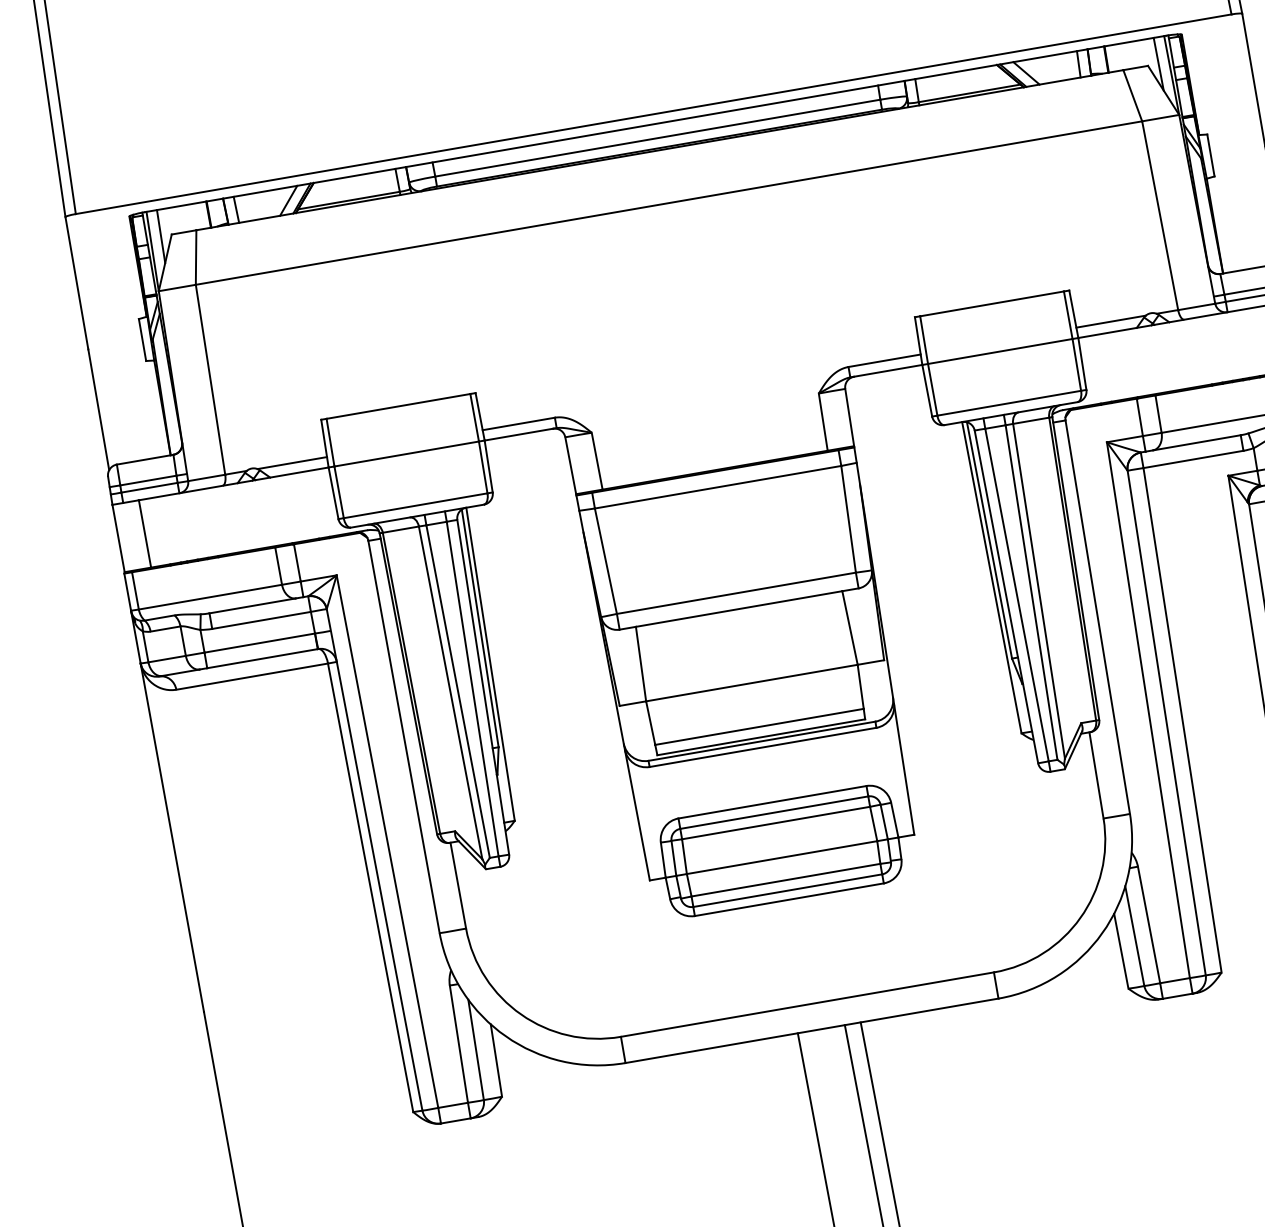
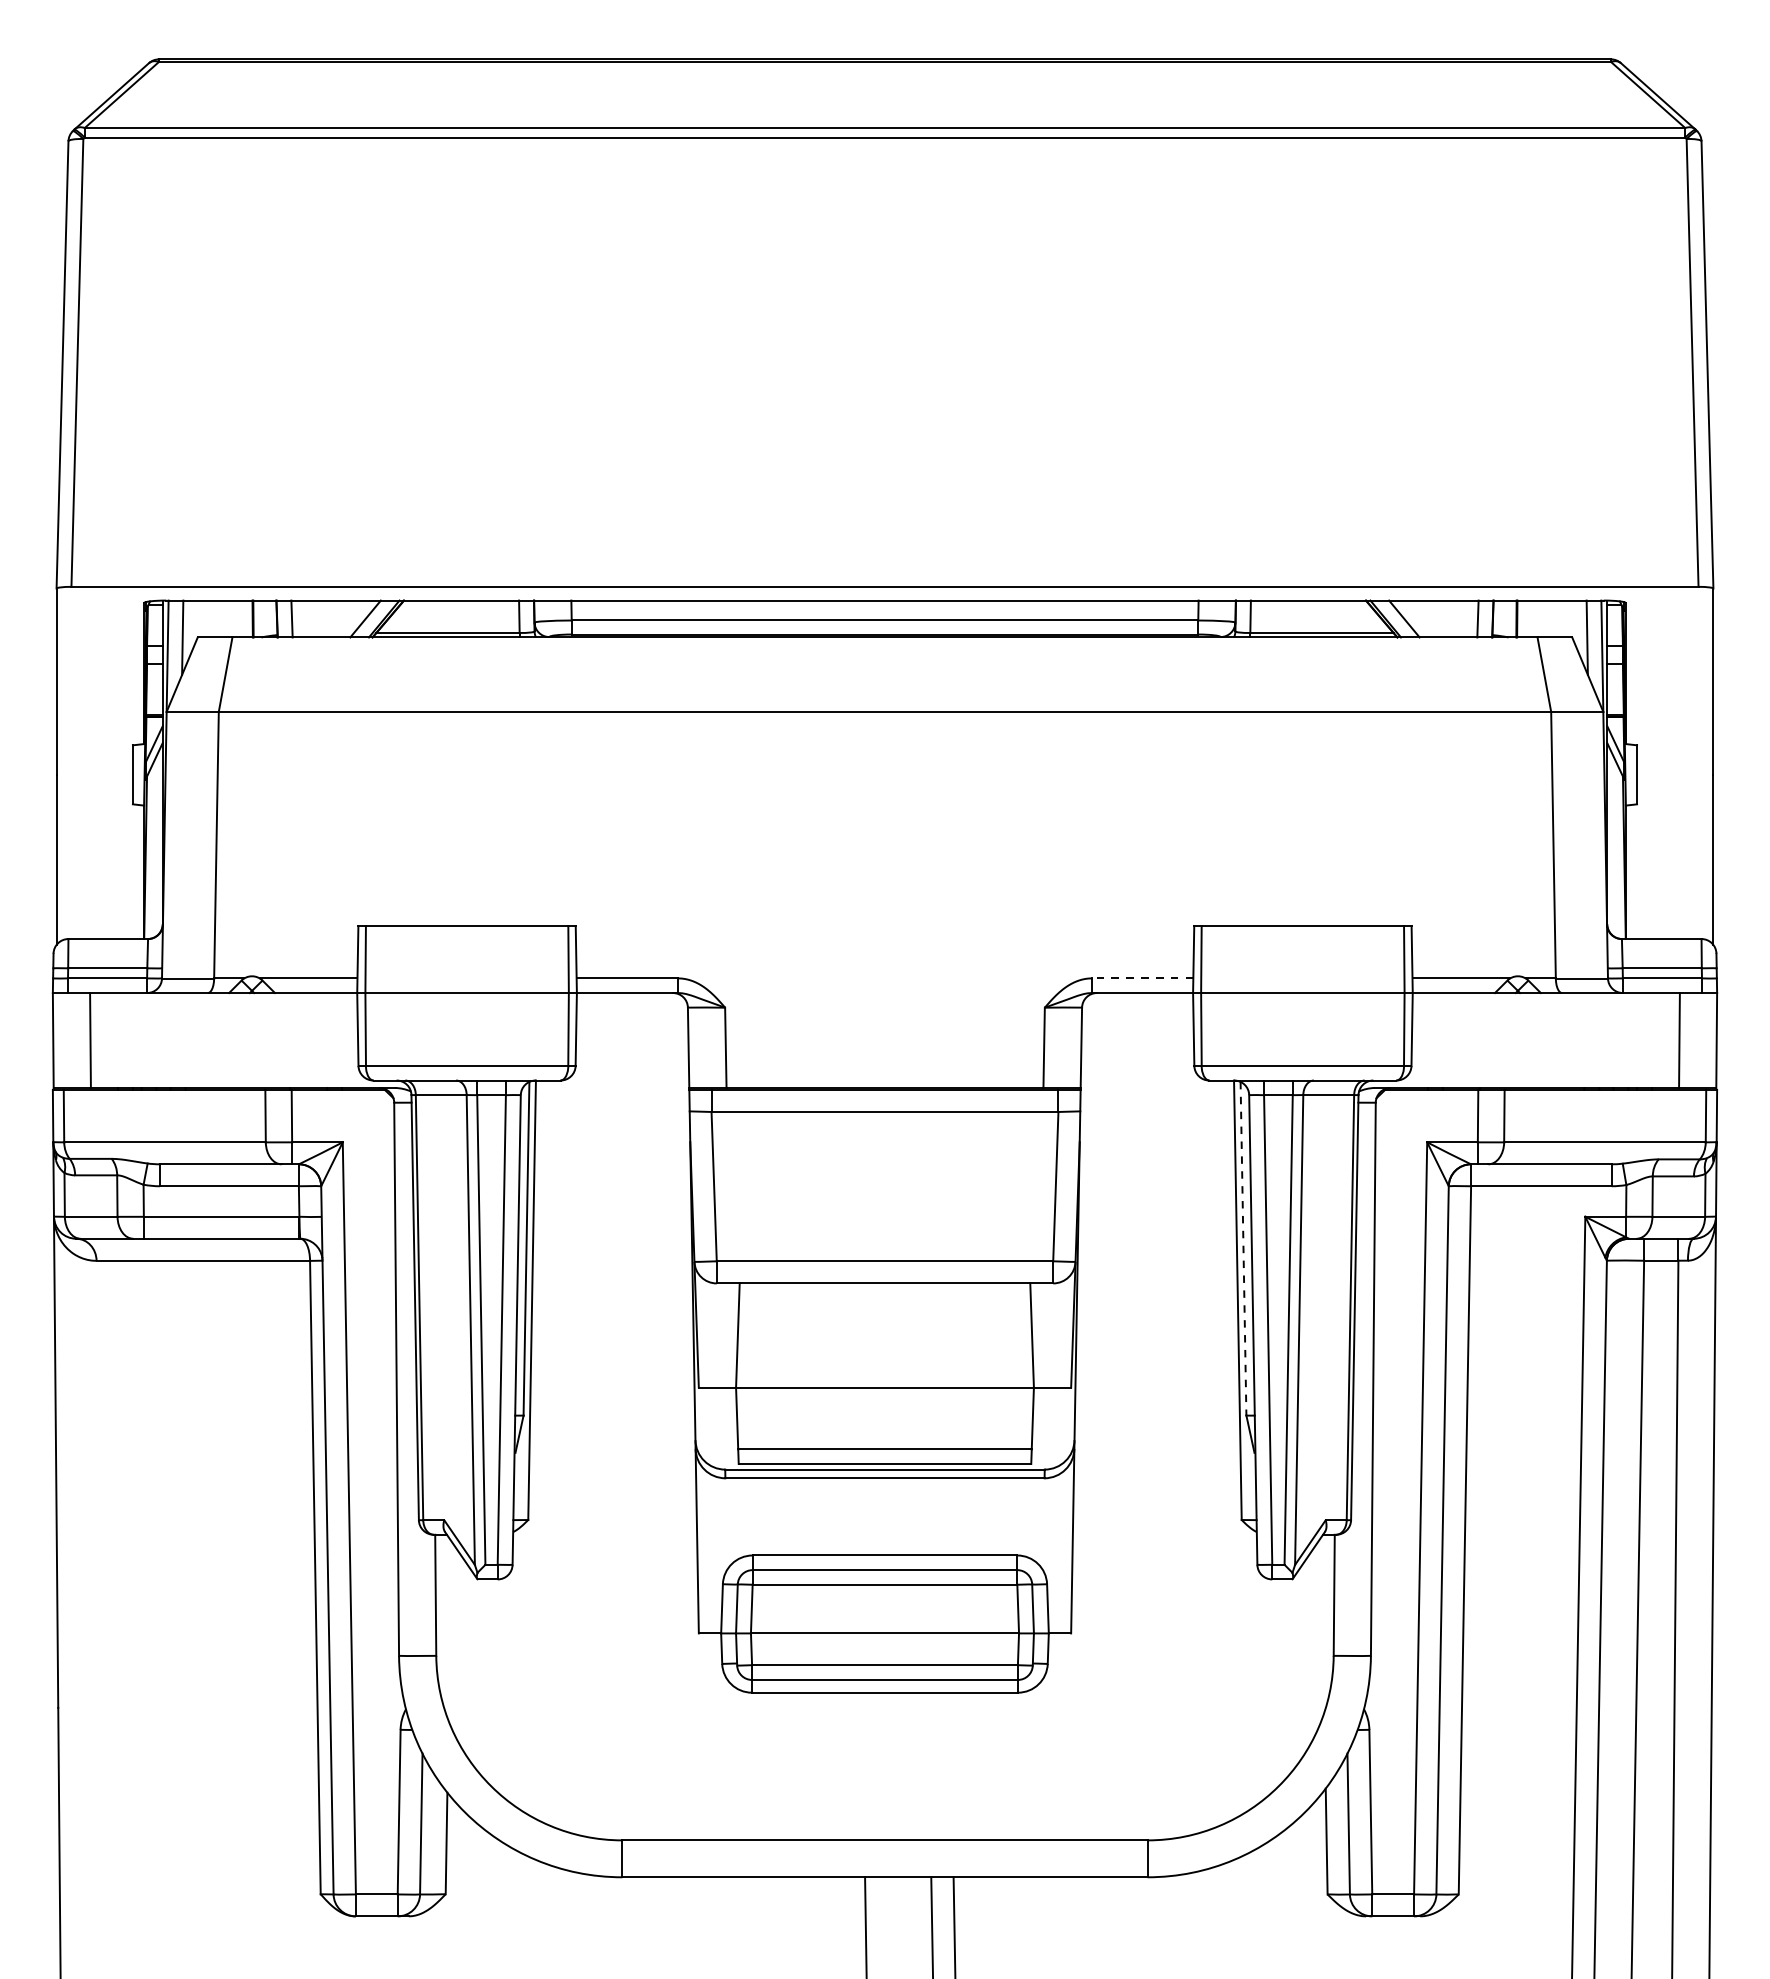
line: (884, 360) -> (1142, 978), solid -> dashed
line: (989, 540) -> (1243, 1248), solid -> dashed

